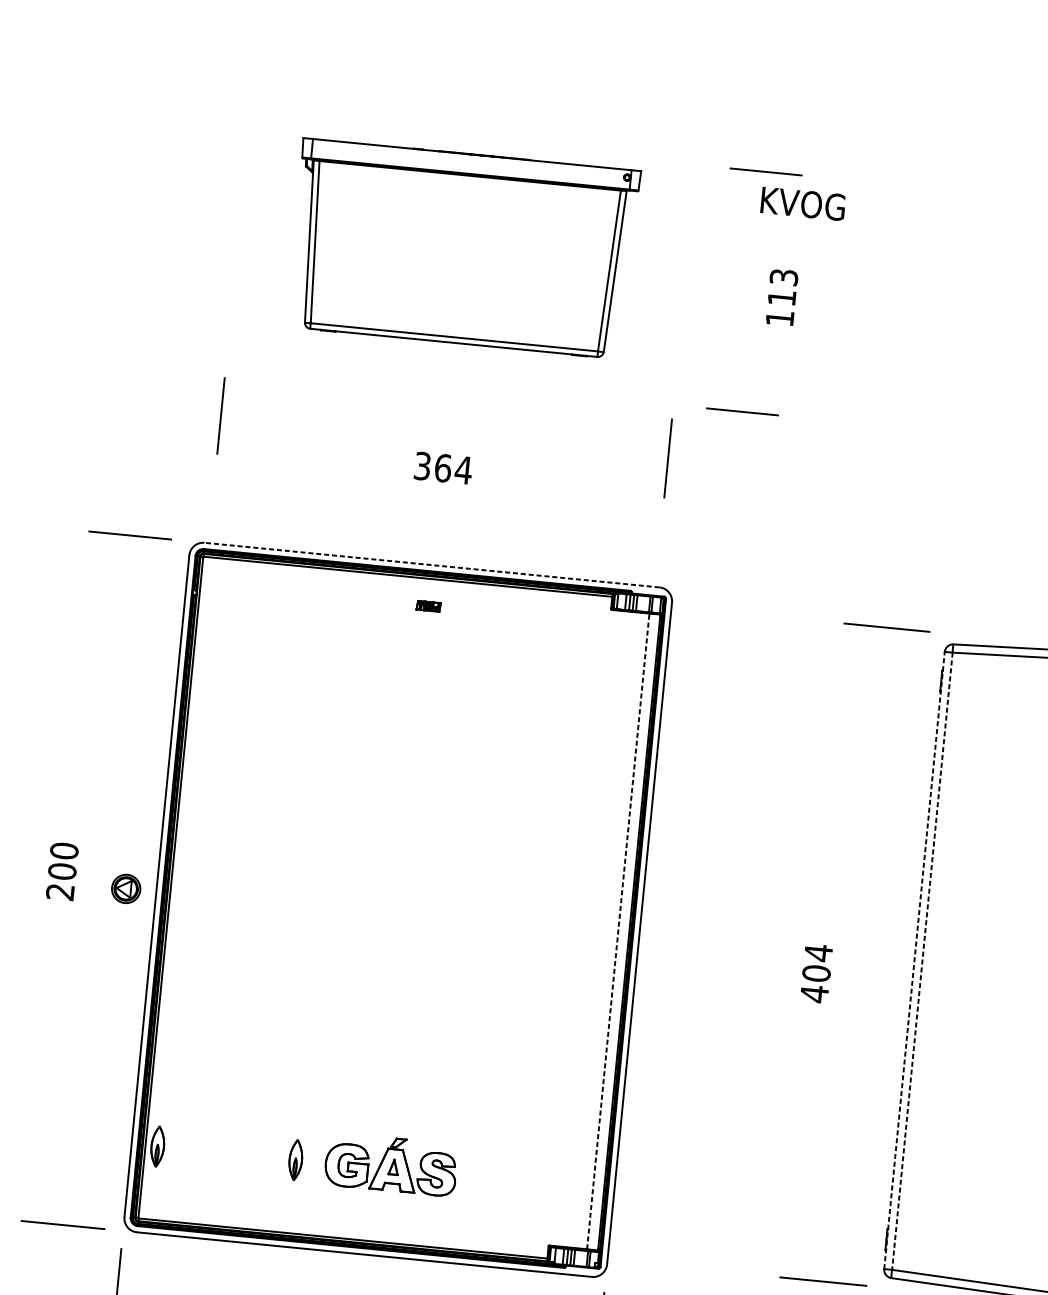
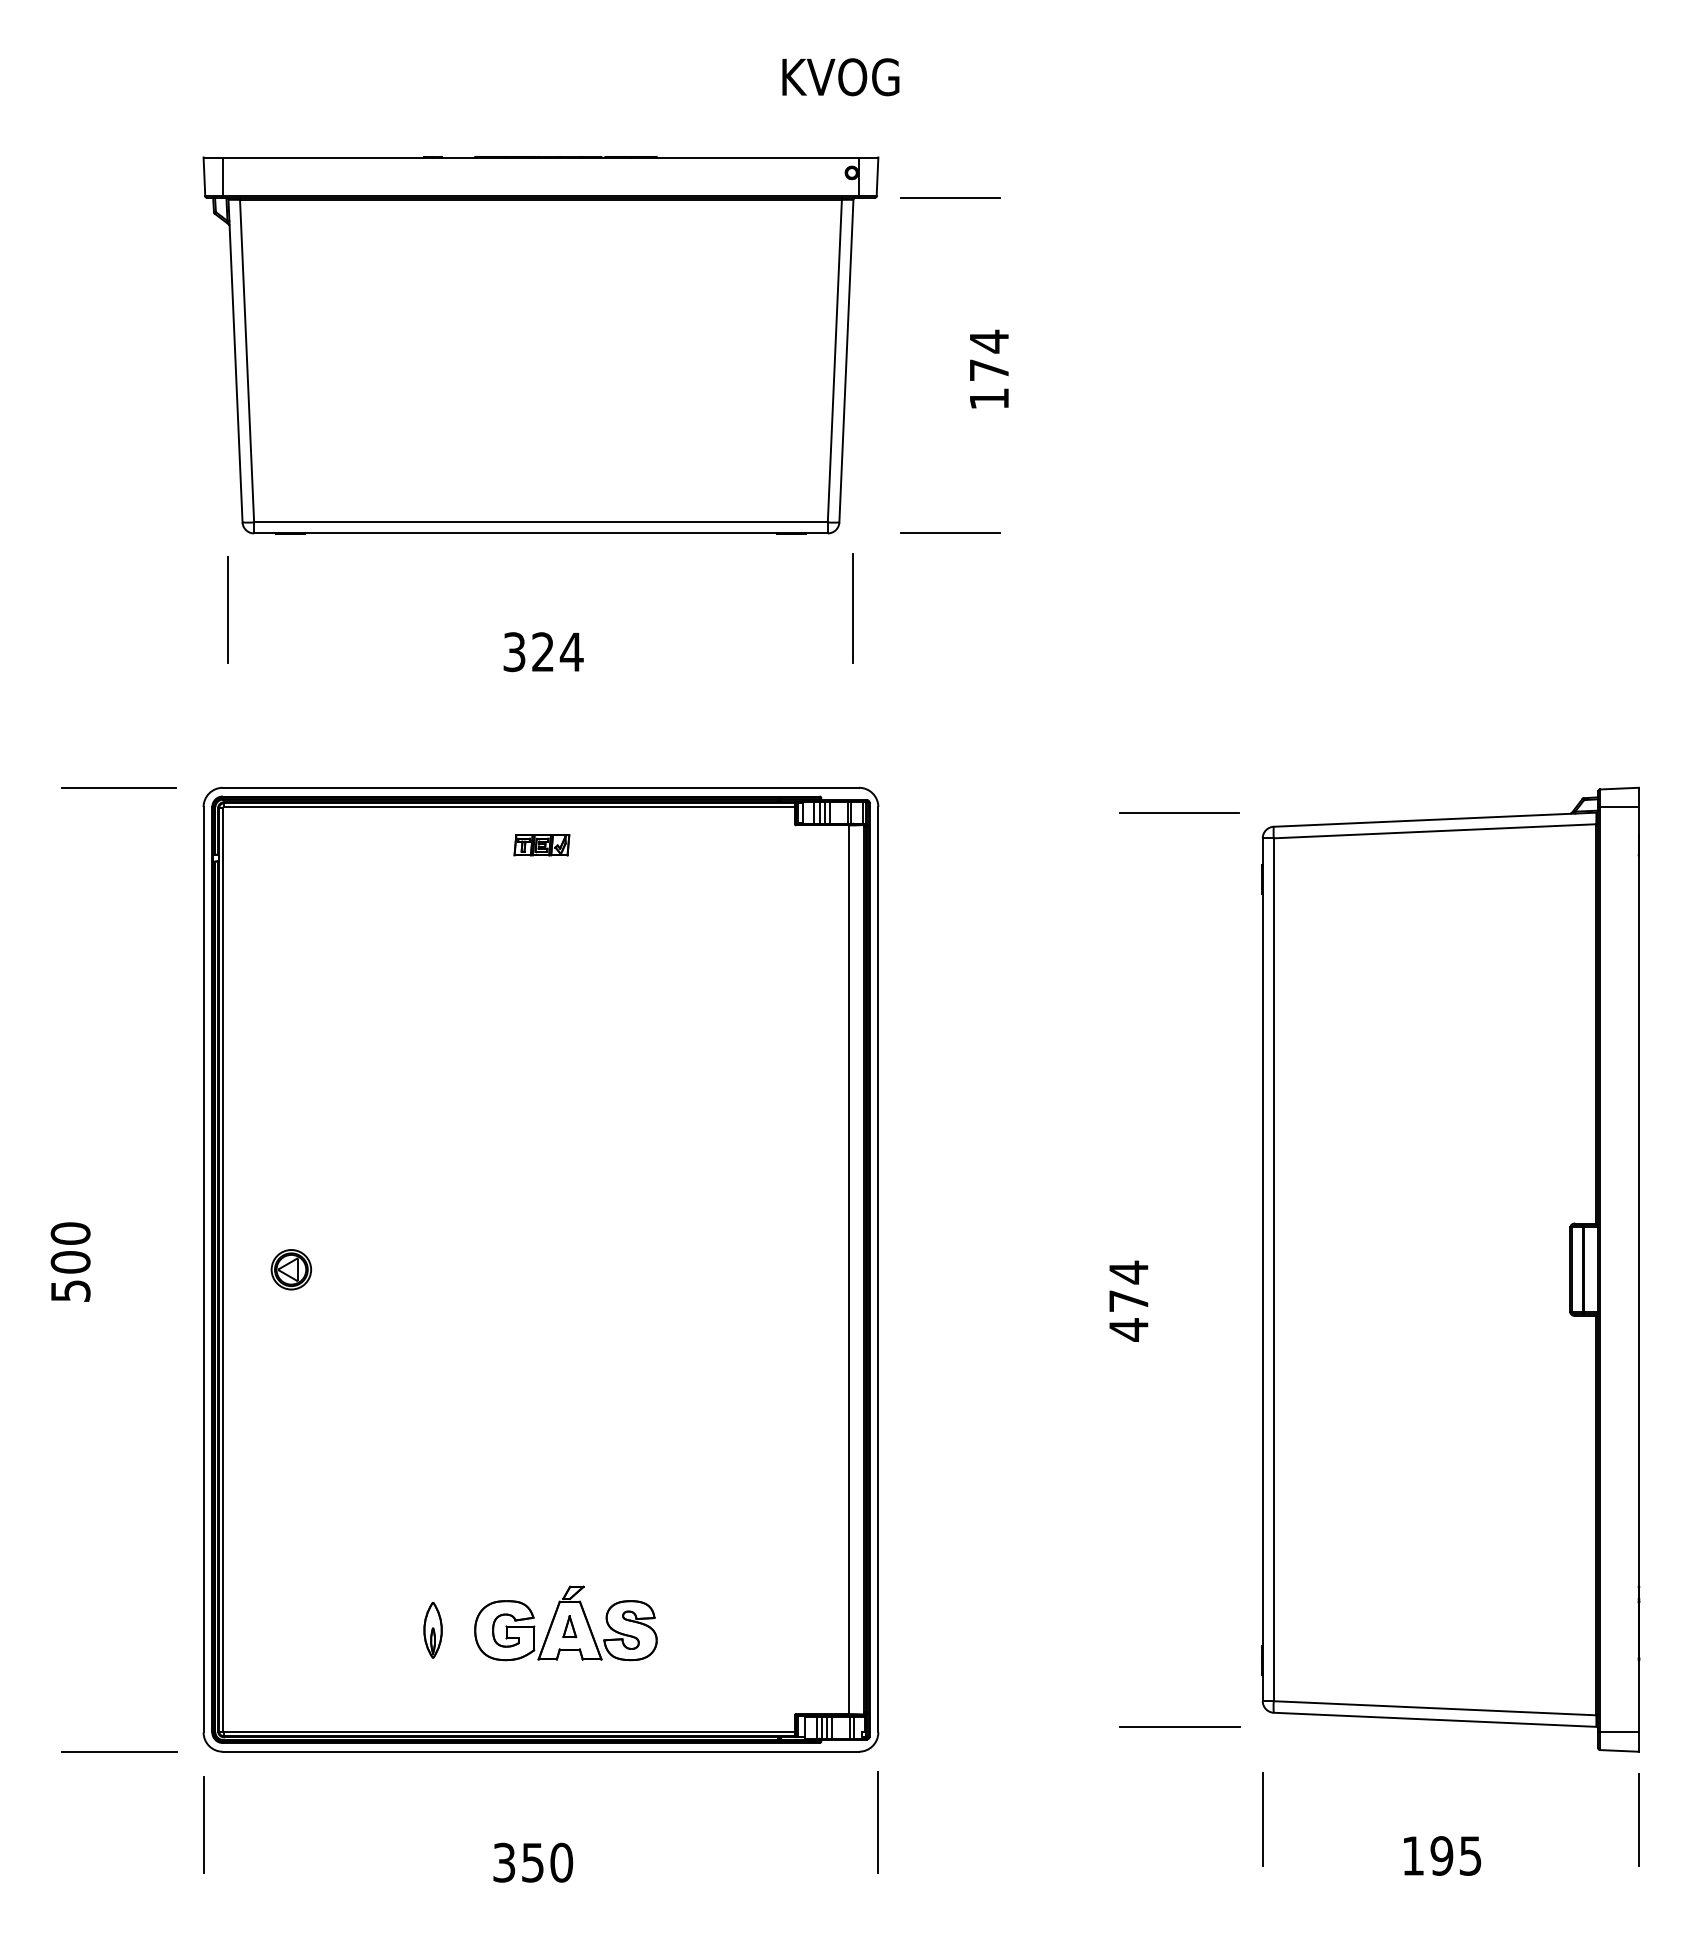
text: (802, 204) -> (840, 77), moved
part: (462, 248) -> (540, 345), size x1.43
text: (783, 286) -> (989, 354), 113 -> 174
text: (443, 468) -> (543, 652), 364 -> 324
line: (431, 564) -> (540, 787), dashed -> solid
part: (428, 606) -> (541, 845), size x1.67
part: (126, 888) -> (291, 1269), moved
text: (60, 891) -> (70, 1290), 200 -> 500
line: (618, 931) -> (848, 1269), dashed -> solid
line: (914, 960) -> (1262, 1269), dashed -> solid
line: (922, 961) -> (1273, 1270), dashed -> solid
text: (816, 973) -> (1128, 1300), 404 -> 474
part: (157, 1146) -> (239, 1630), removed

